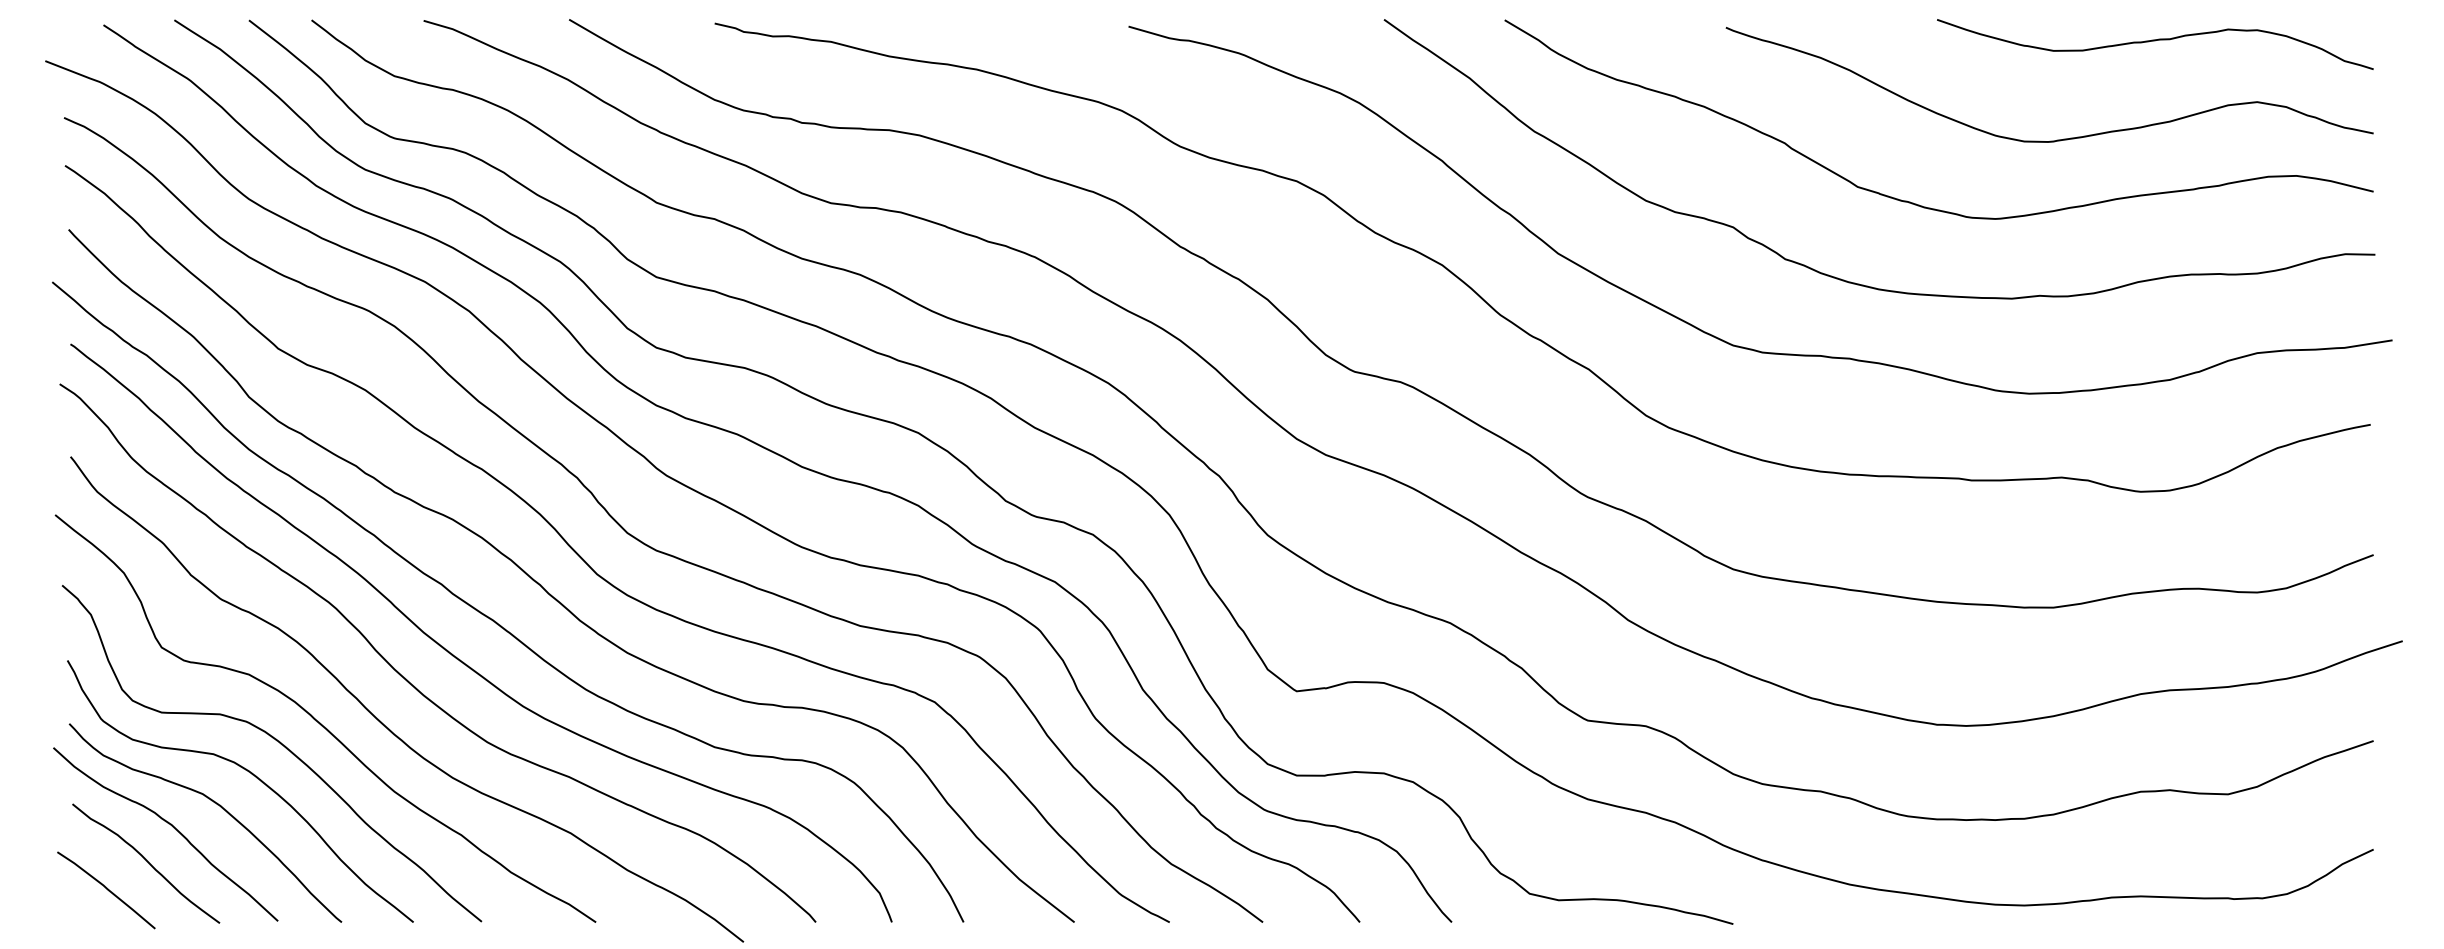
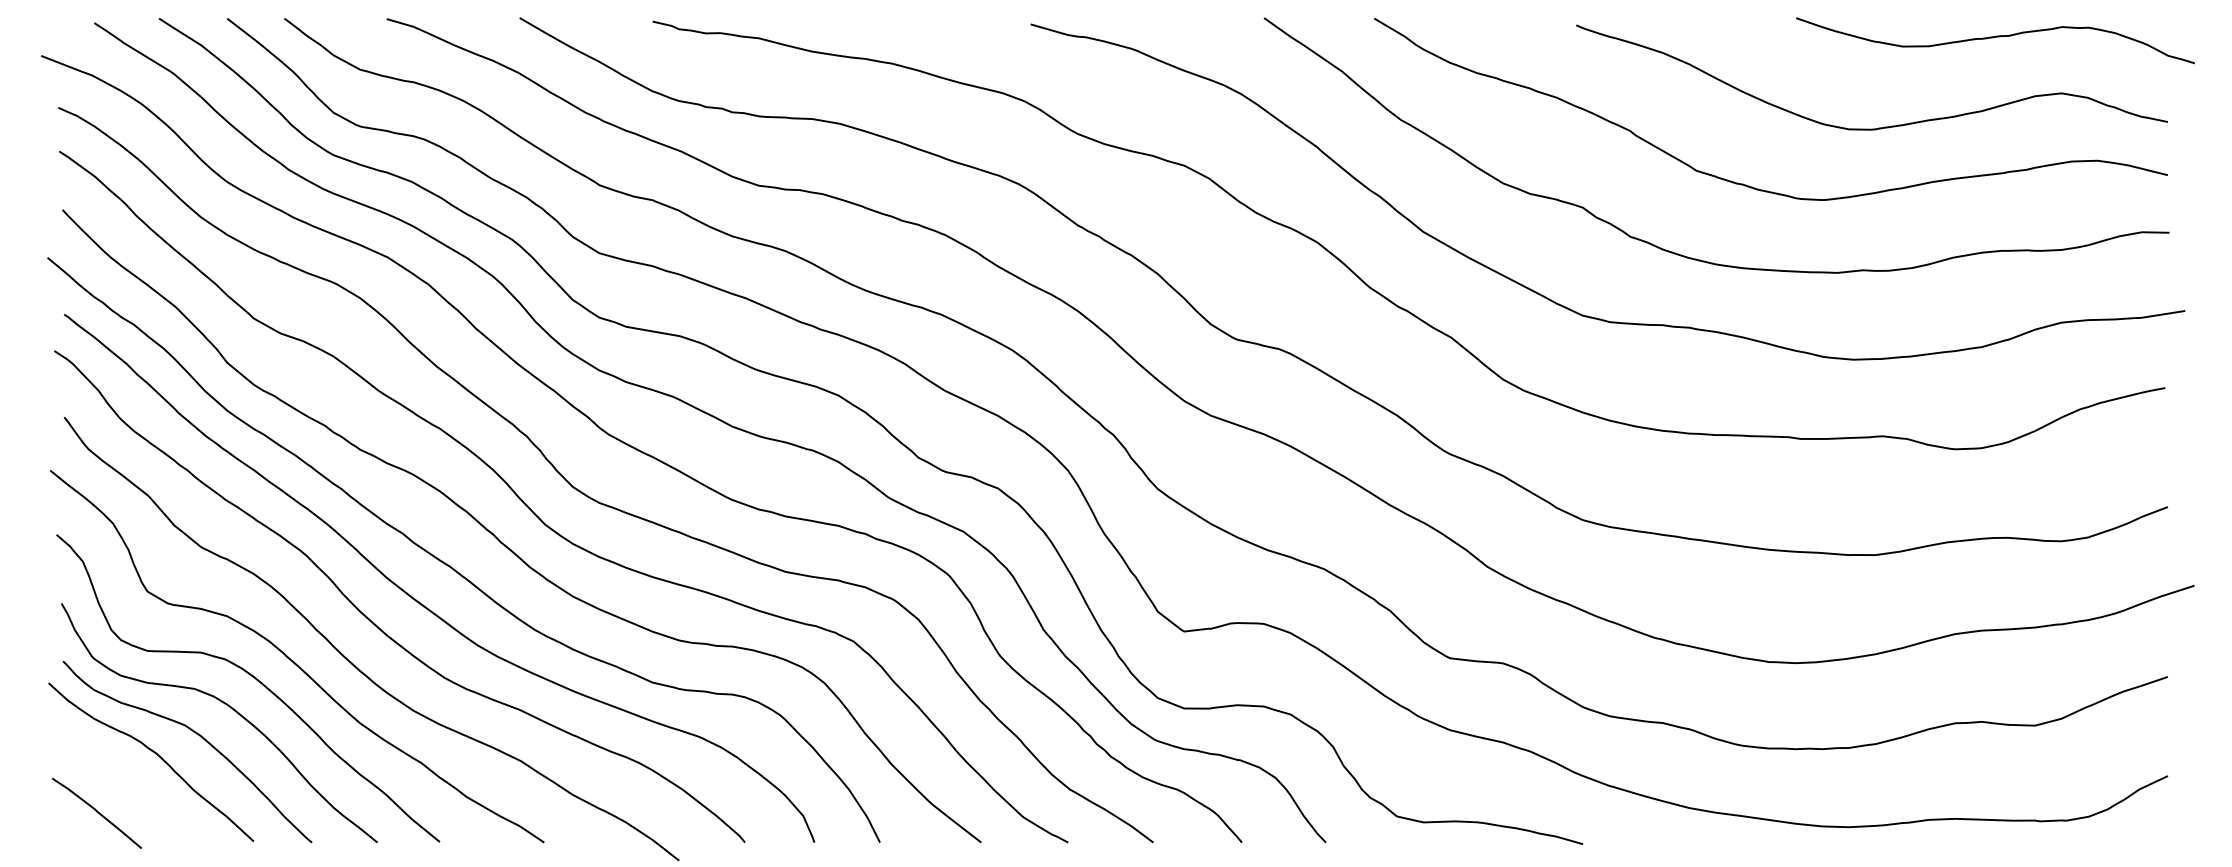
curve: (2153, 42) -> (1993, 38), moved
curve: (146, 862) -> (133, 787), removed

